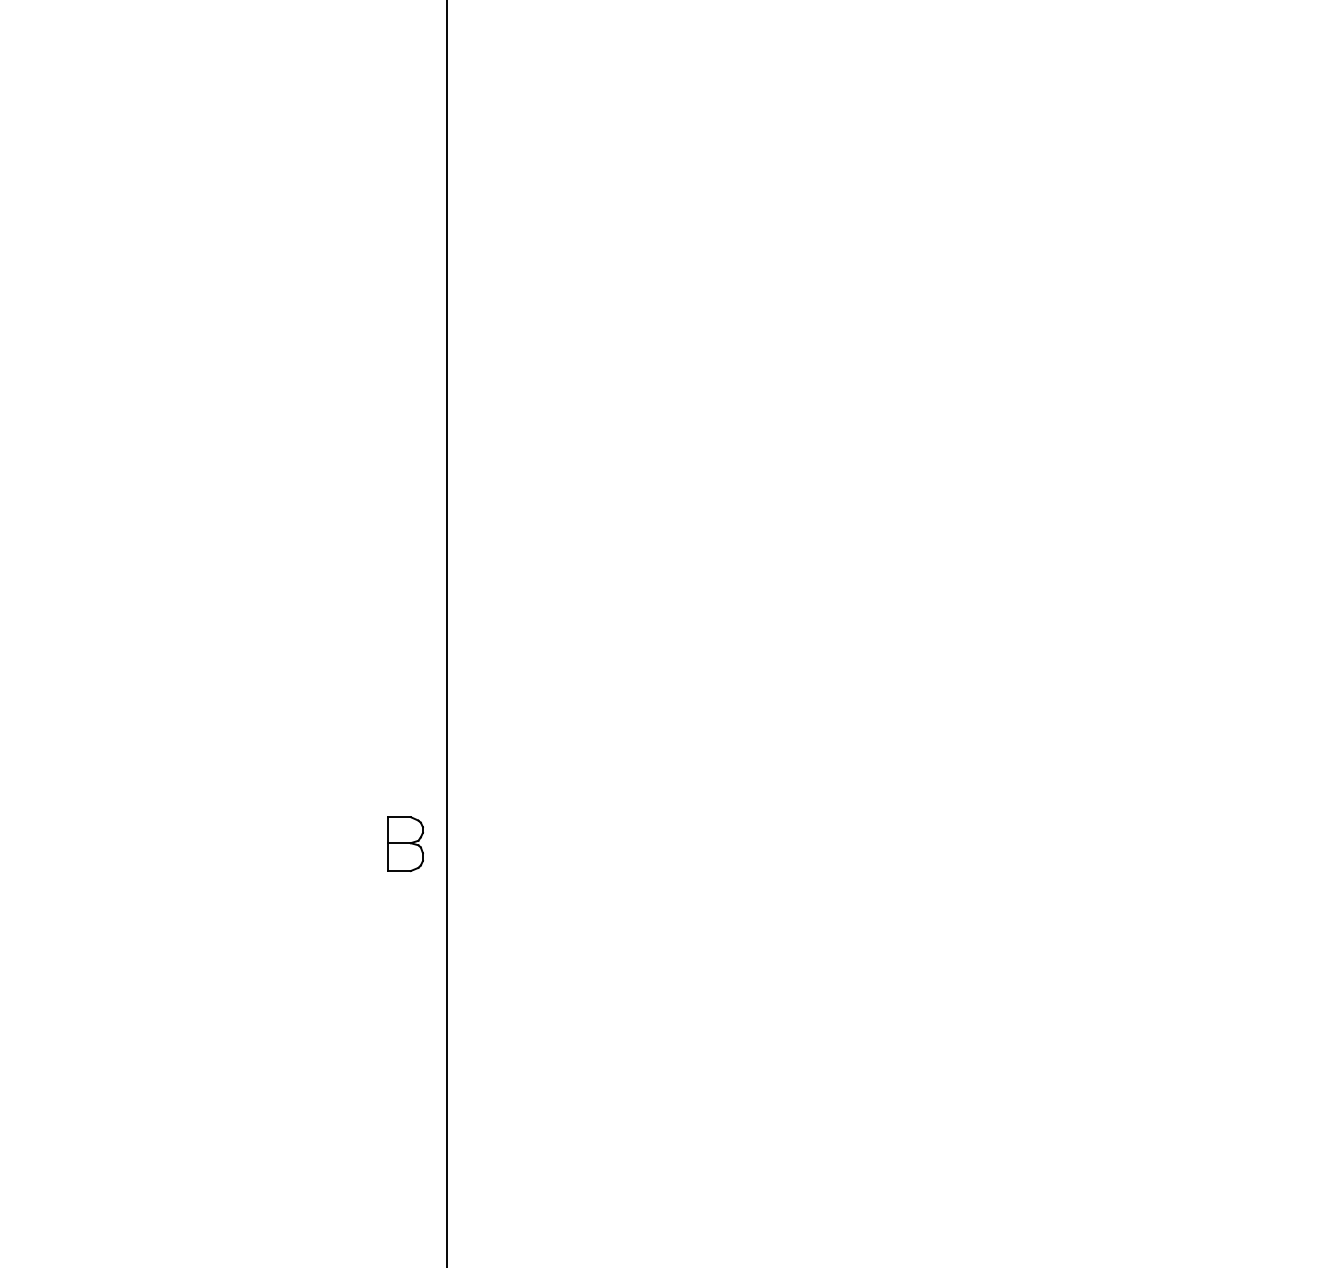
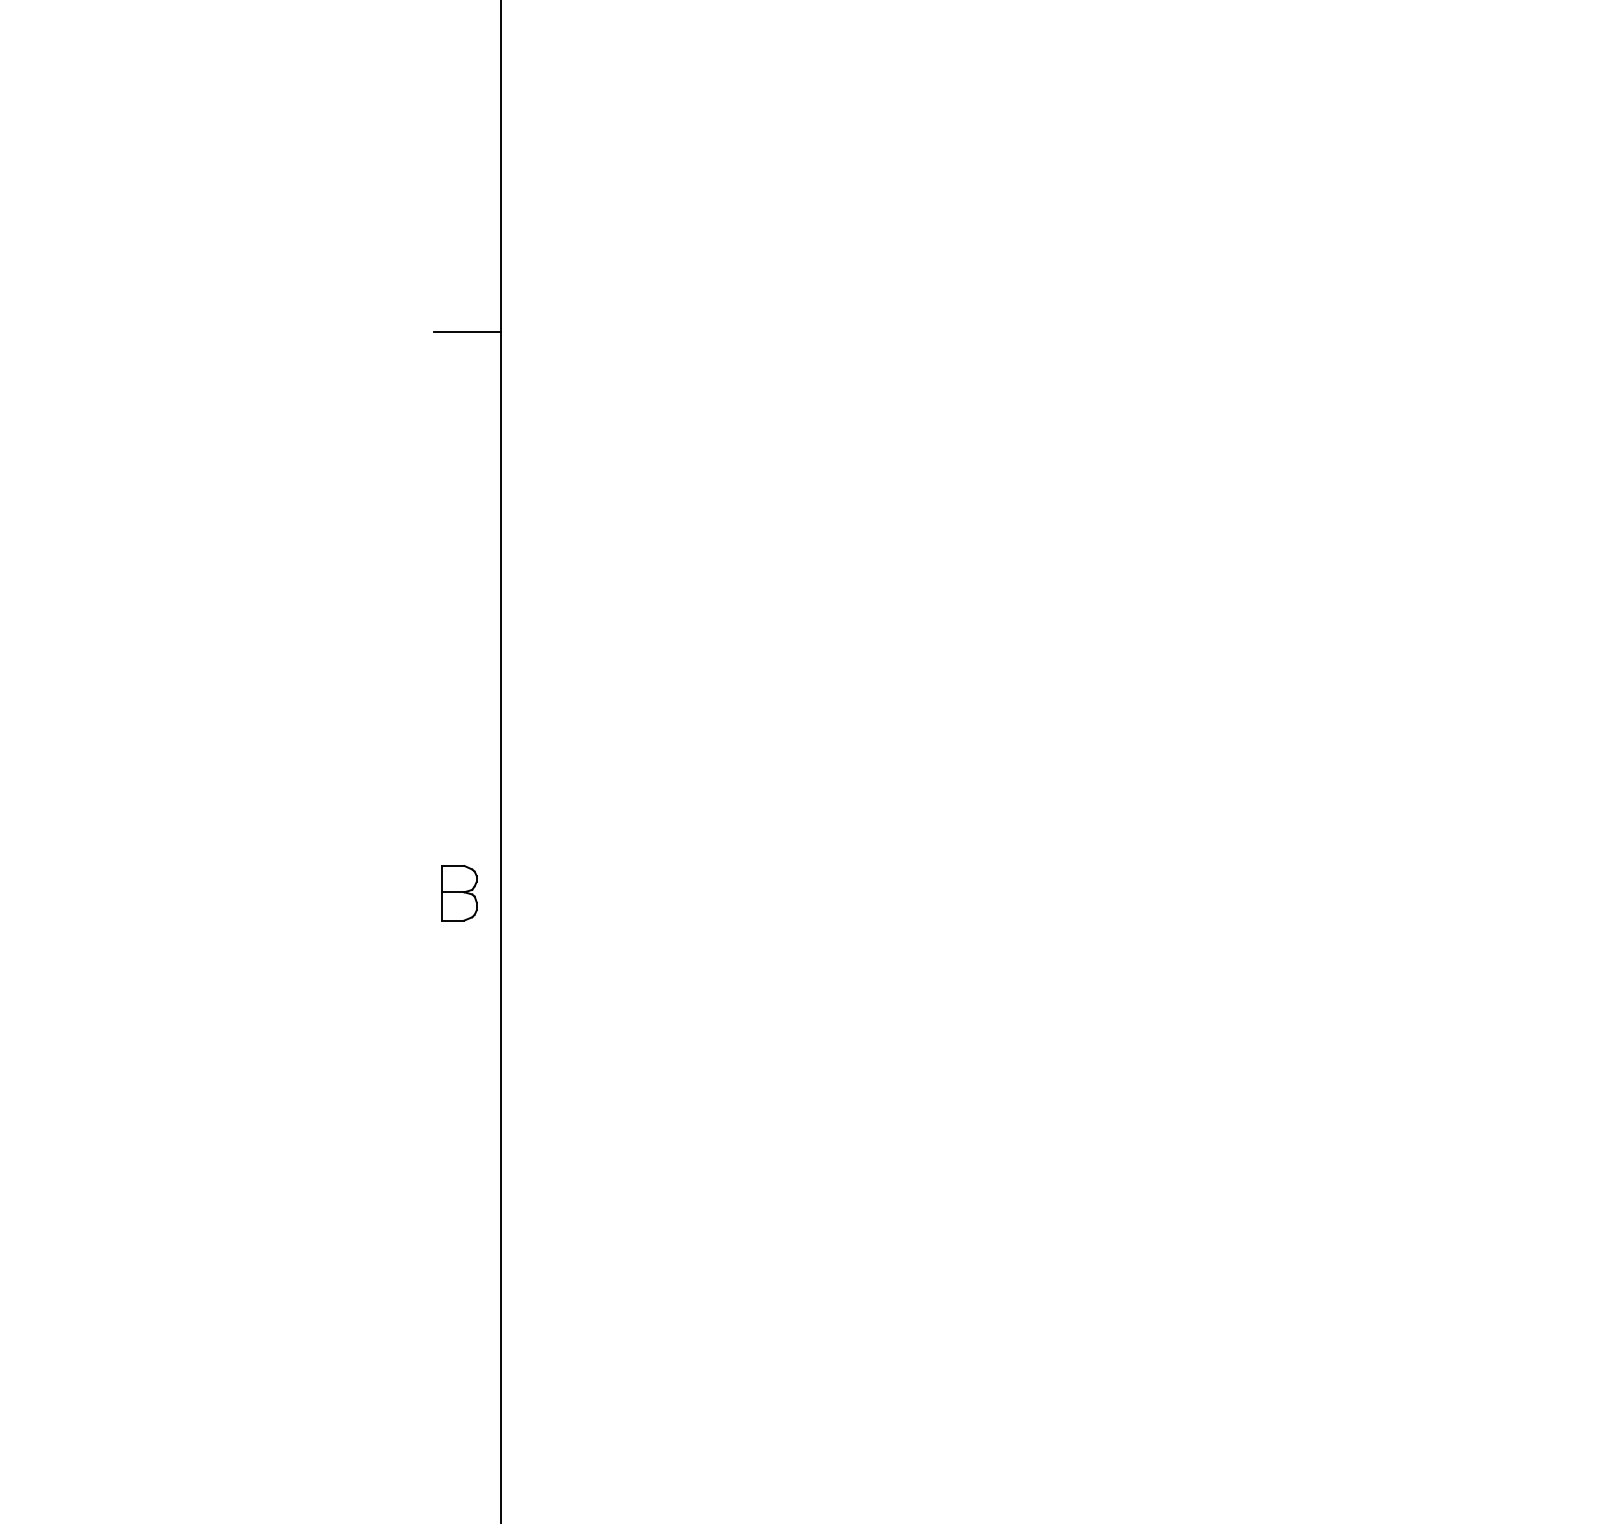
line: (412, 51) -> (466, 331), added
part: (405, 844) -> (459, 893), moved

